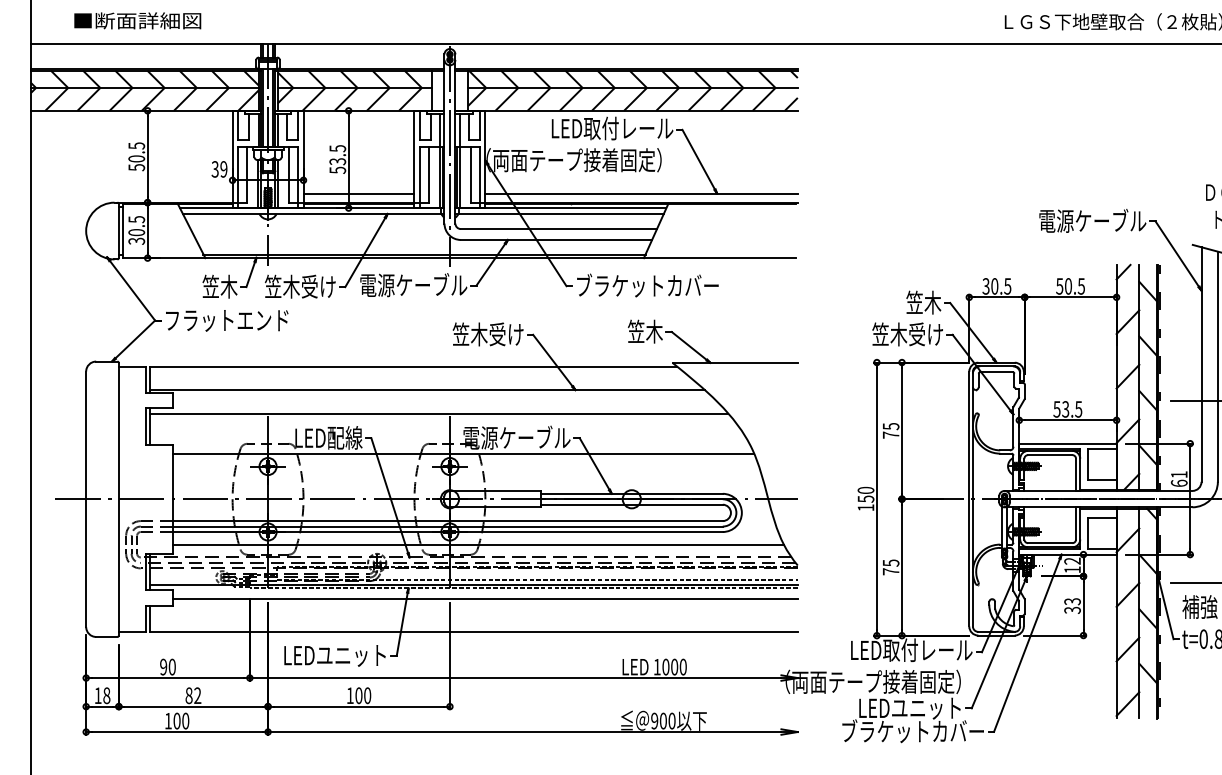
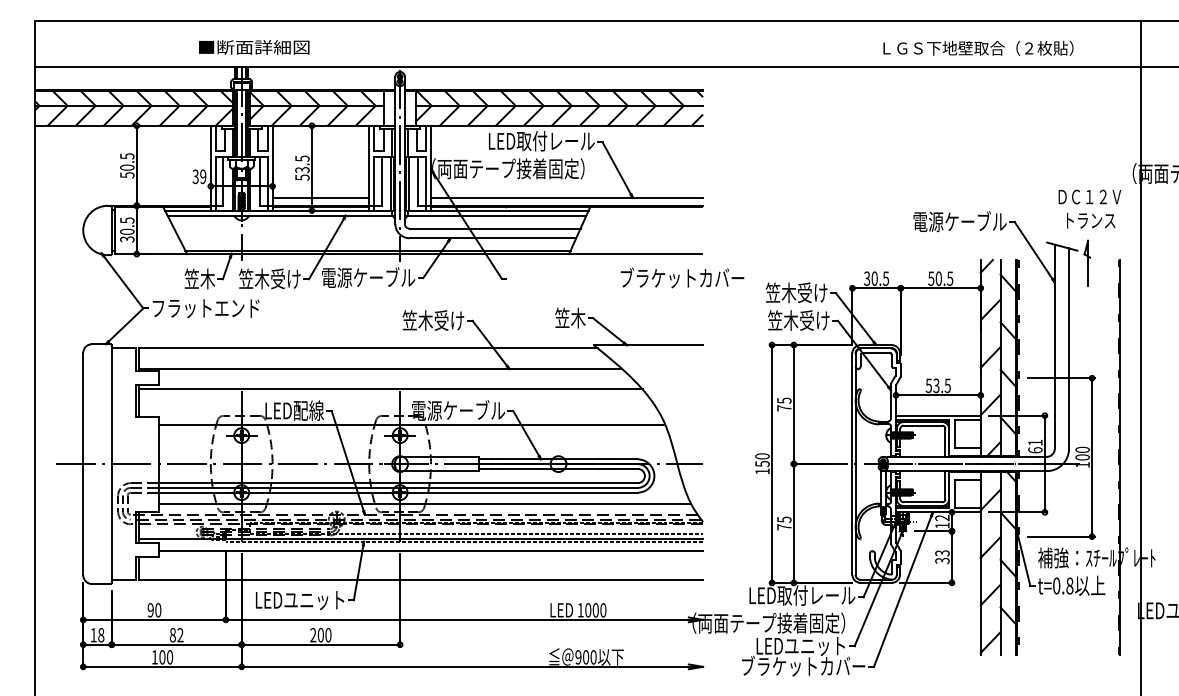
text: (138, 20) -> (254, 47), moved
text: (647, 285) -> (682, 277), moved
text: (905, 302) -> (796, 292), 笠木 -> 笠木受け
text: (350, 696) -> (313, 635), 100 -> 200

